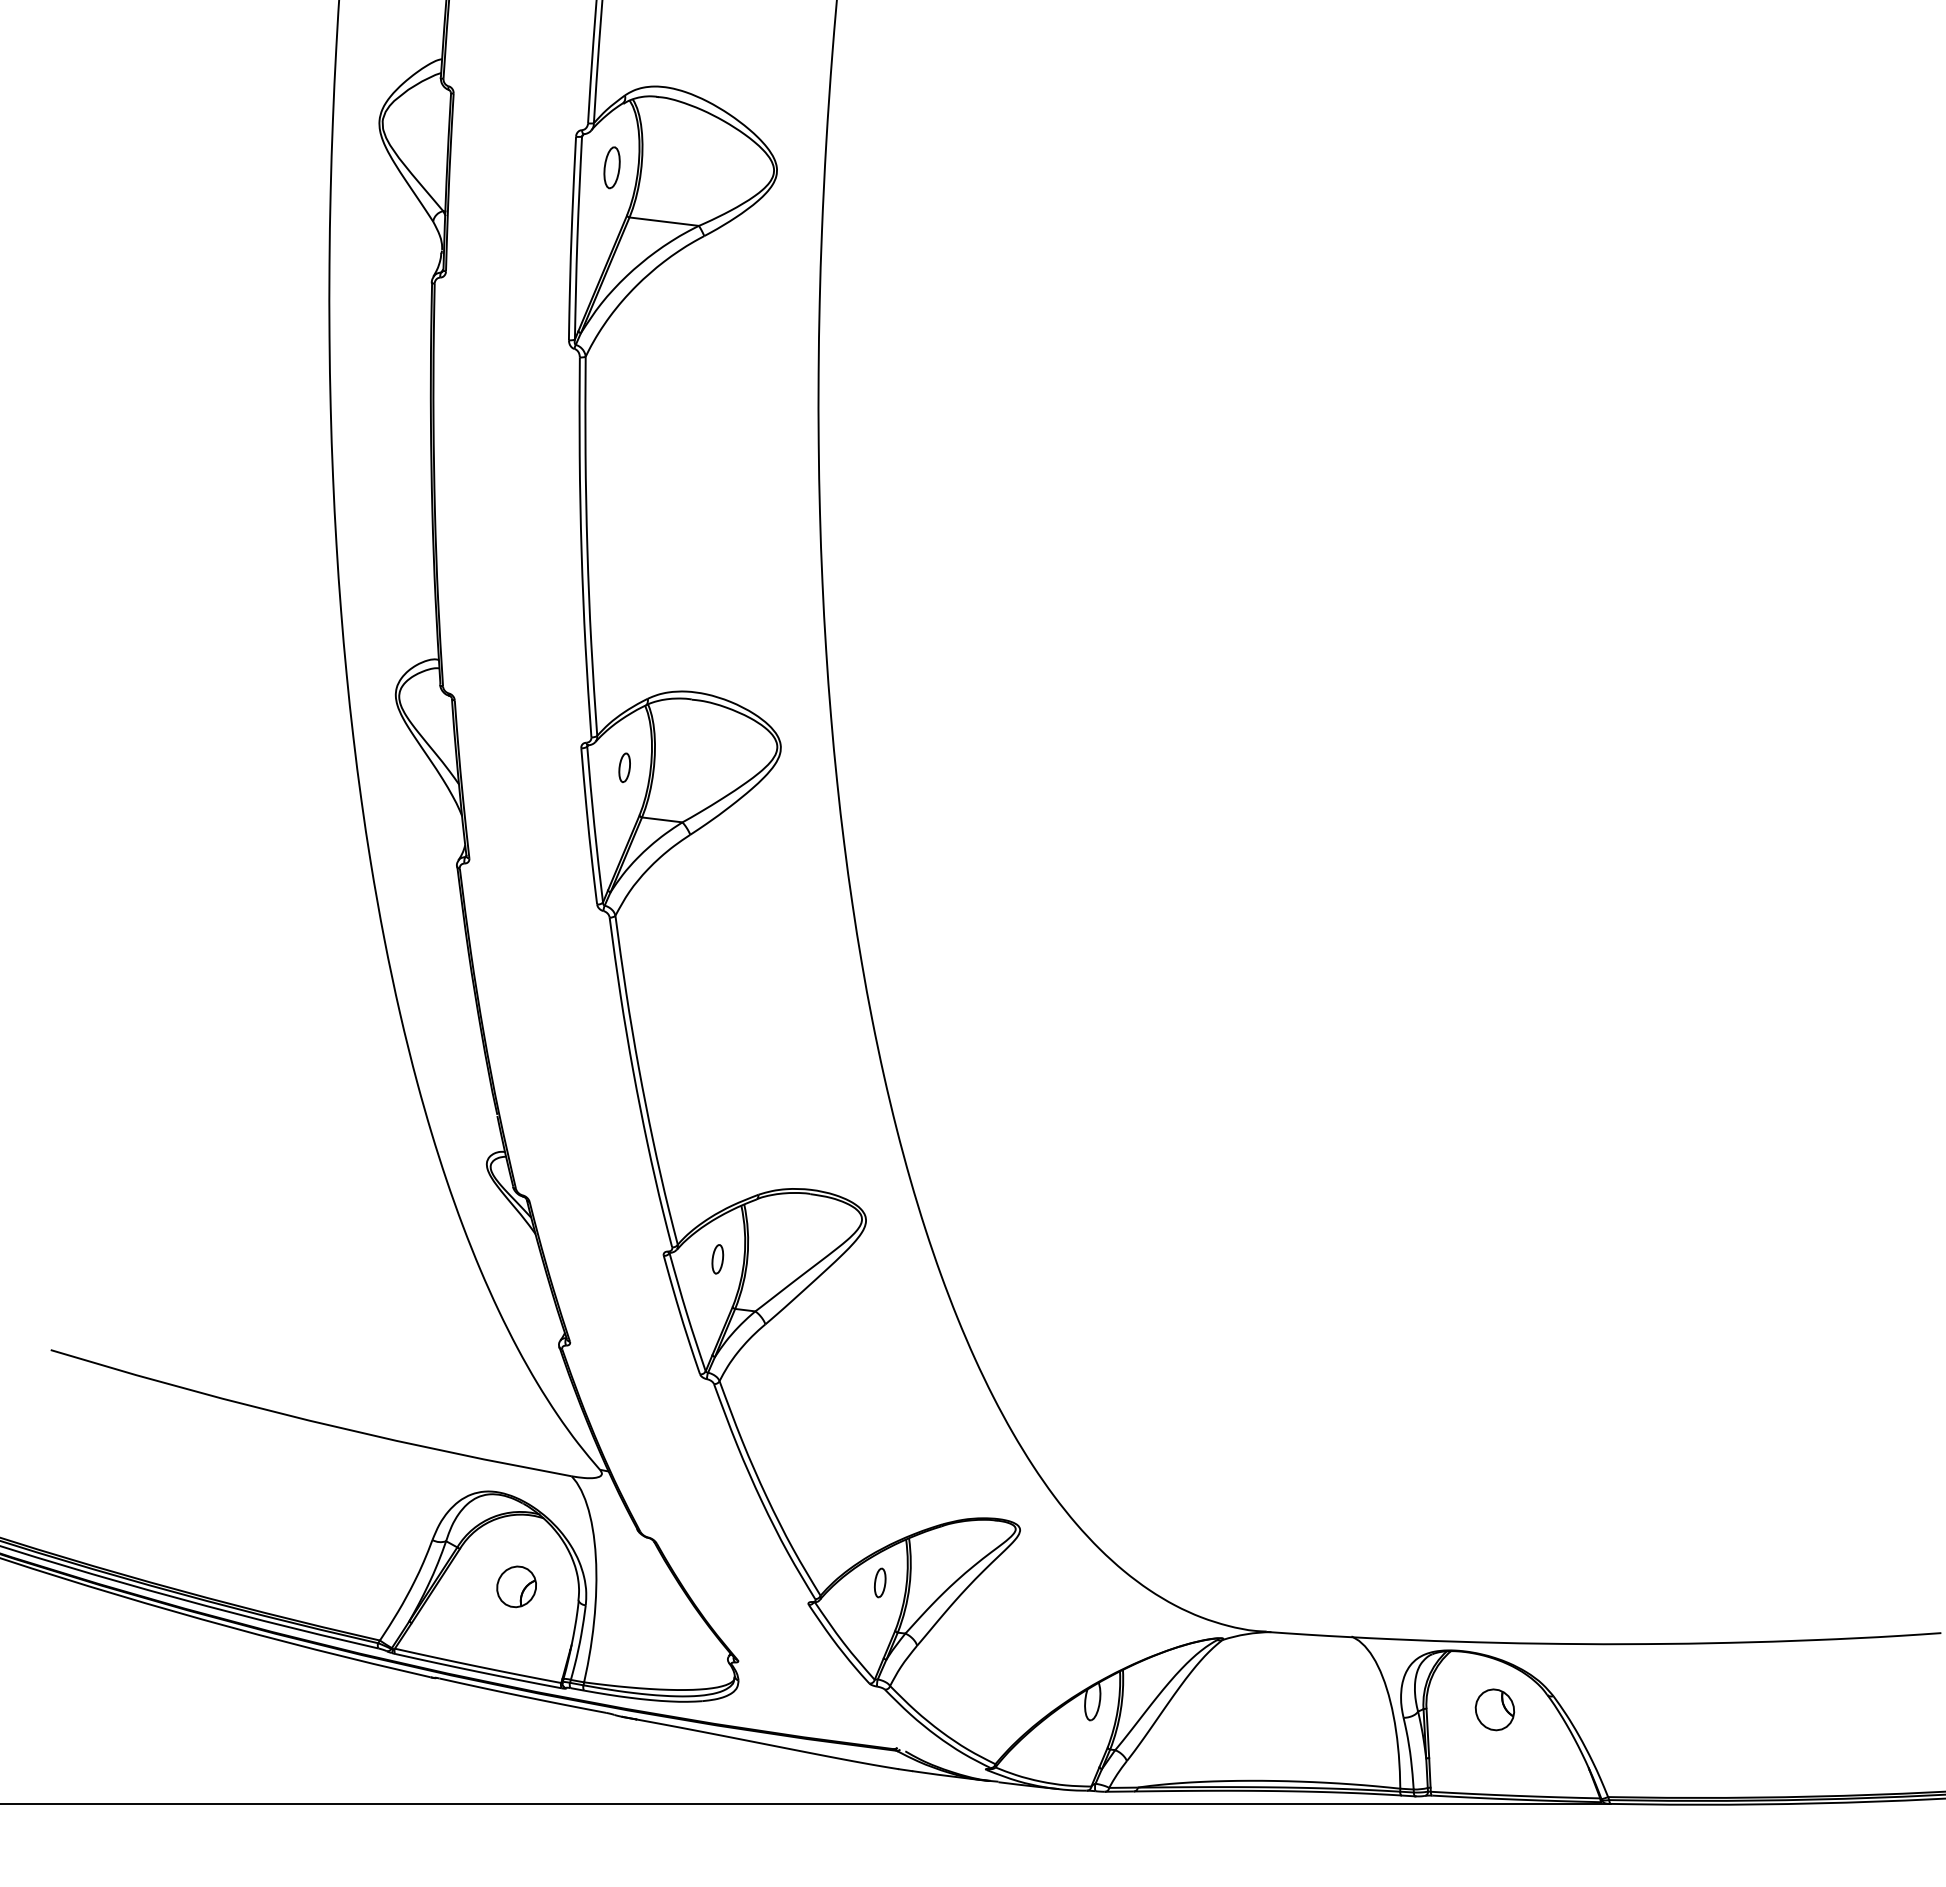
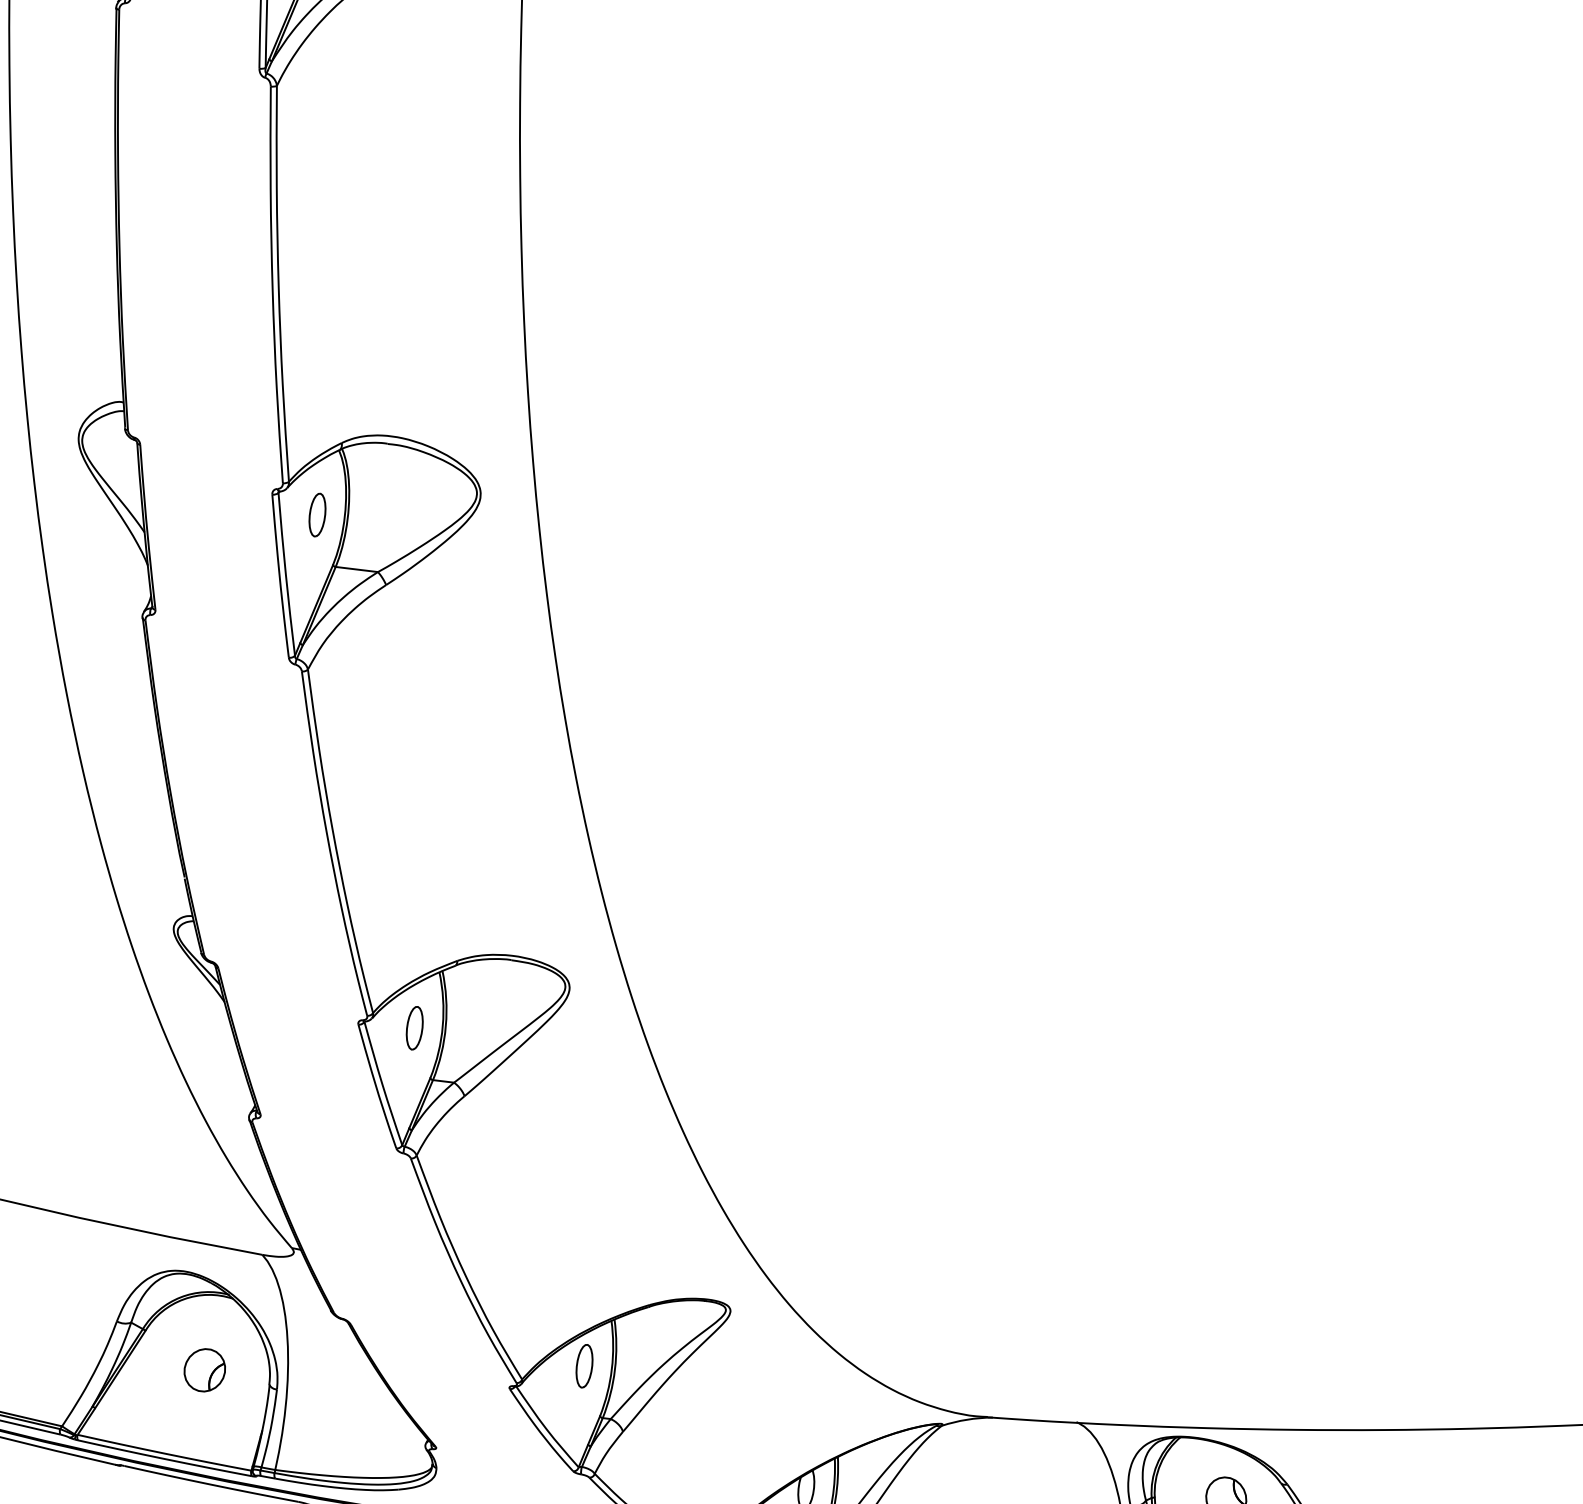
part: (624, 767) -> (317, 514), size x1.43
part: (717, 1259) -> (414, 1028), size x1.43
part: (879, 1582) -> (583, 1365), size x1.43

